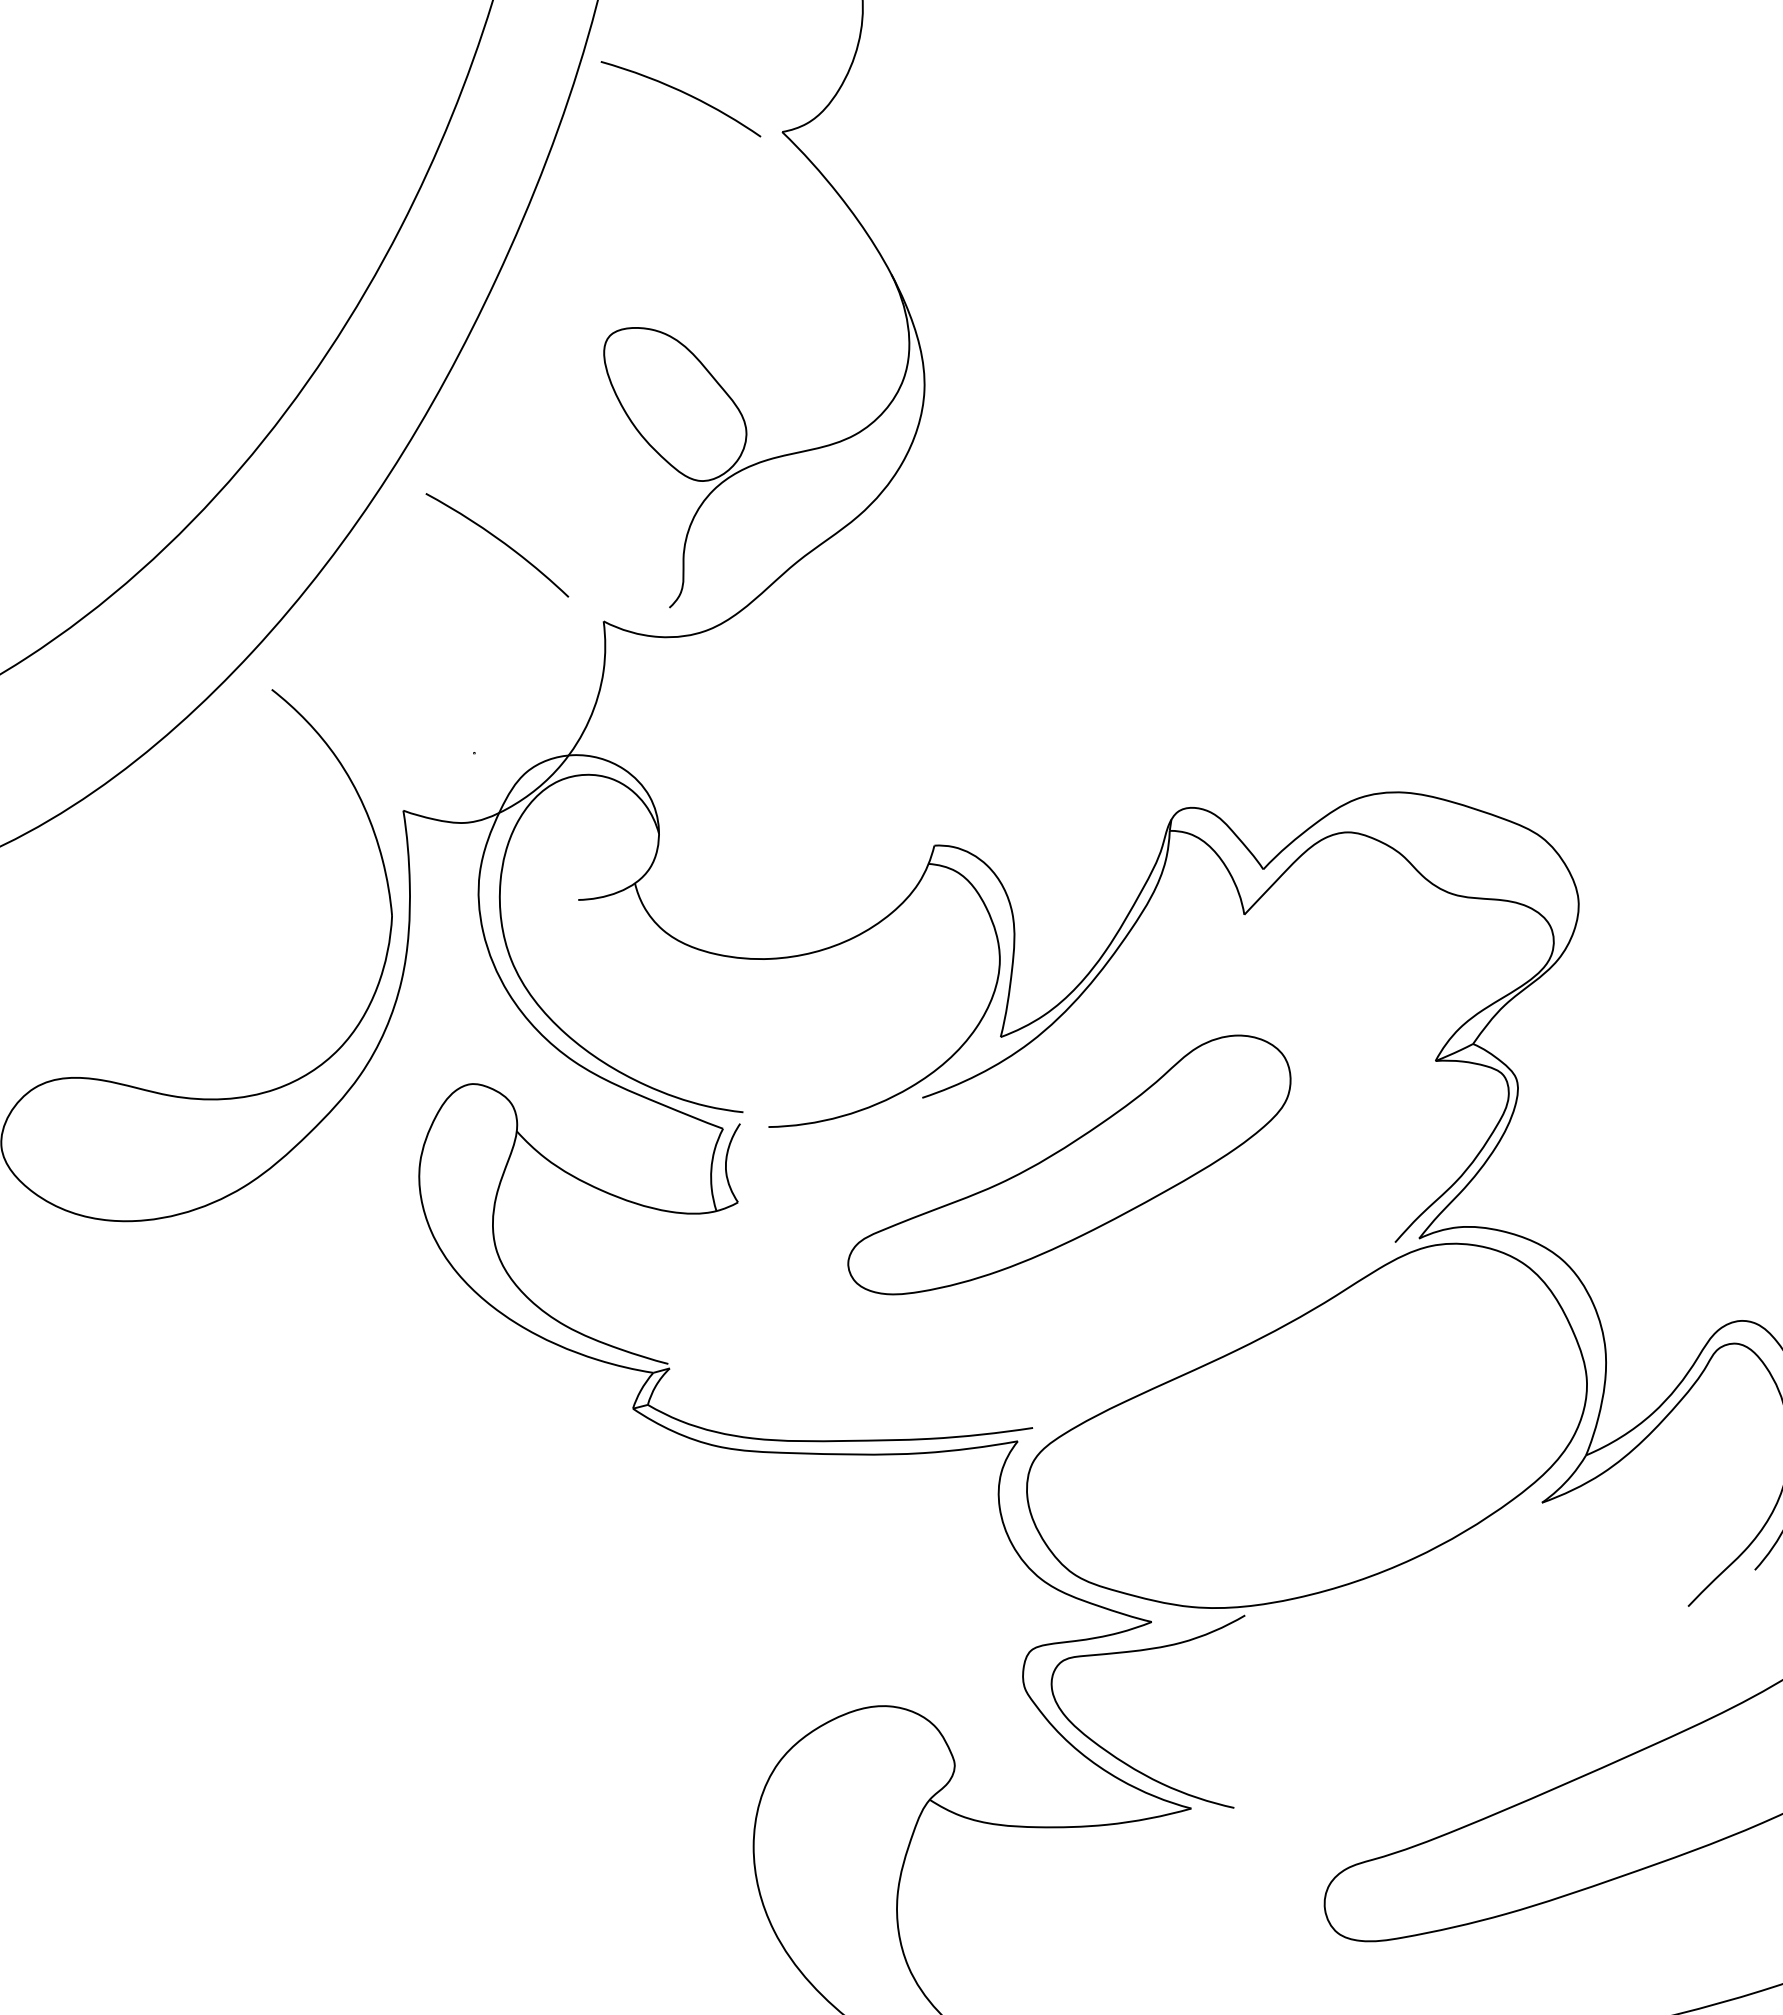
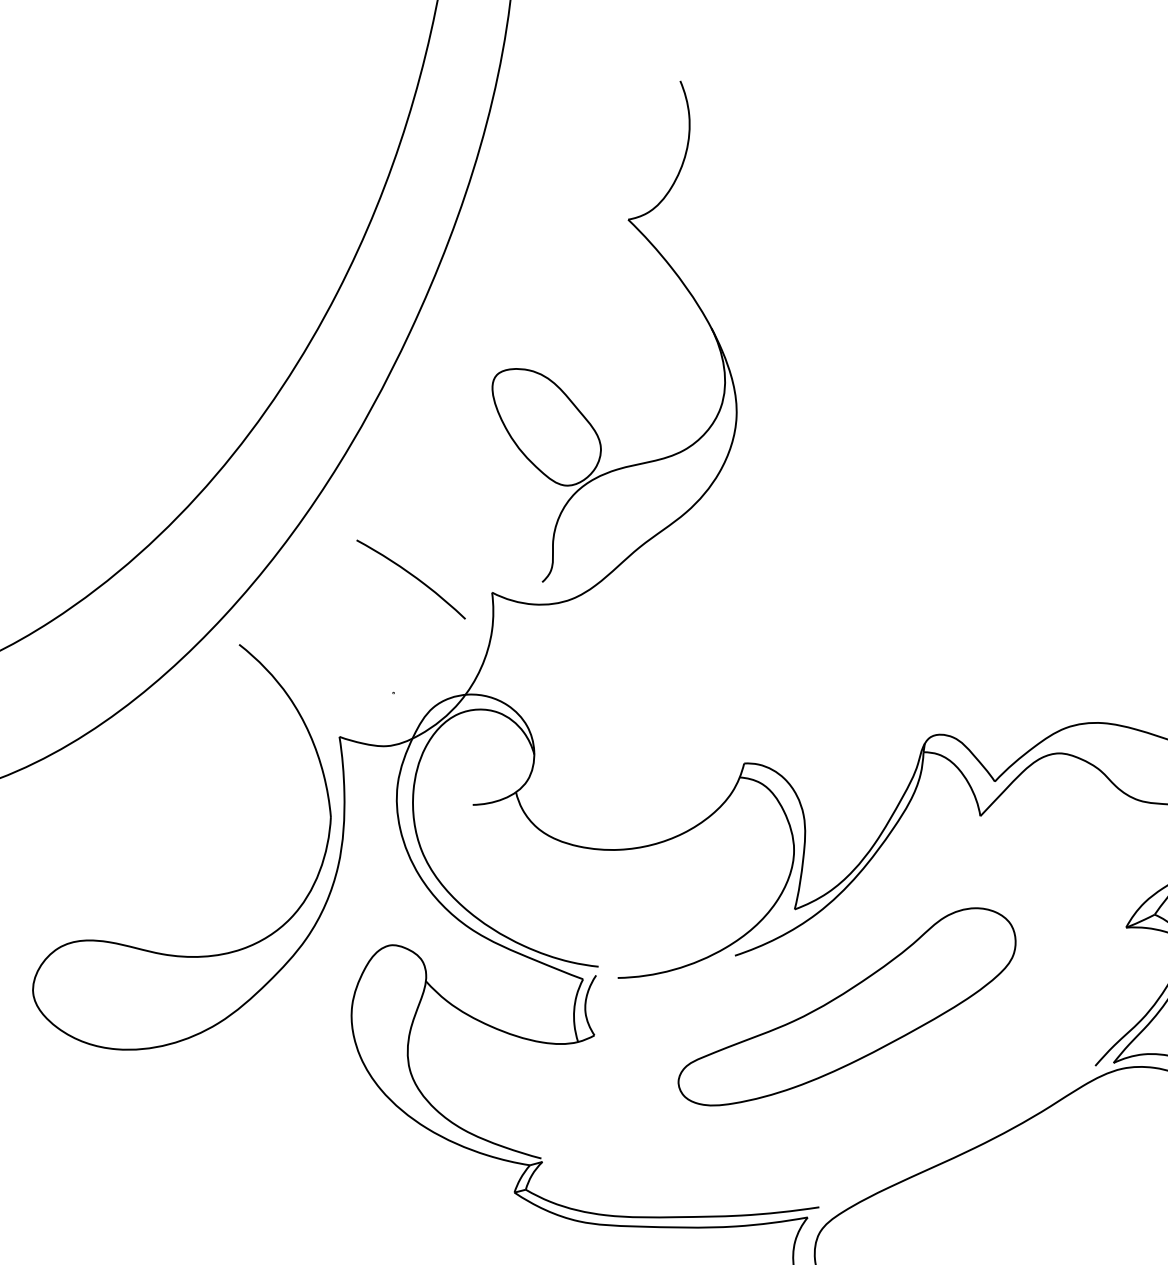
curve: (683, 93) -> (552, 190), removed
curve: (500, 541) -> (413, 576), moved

